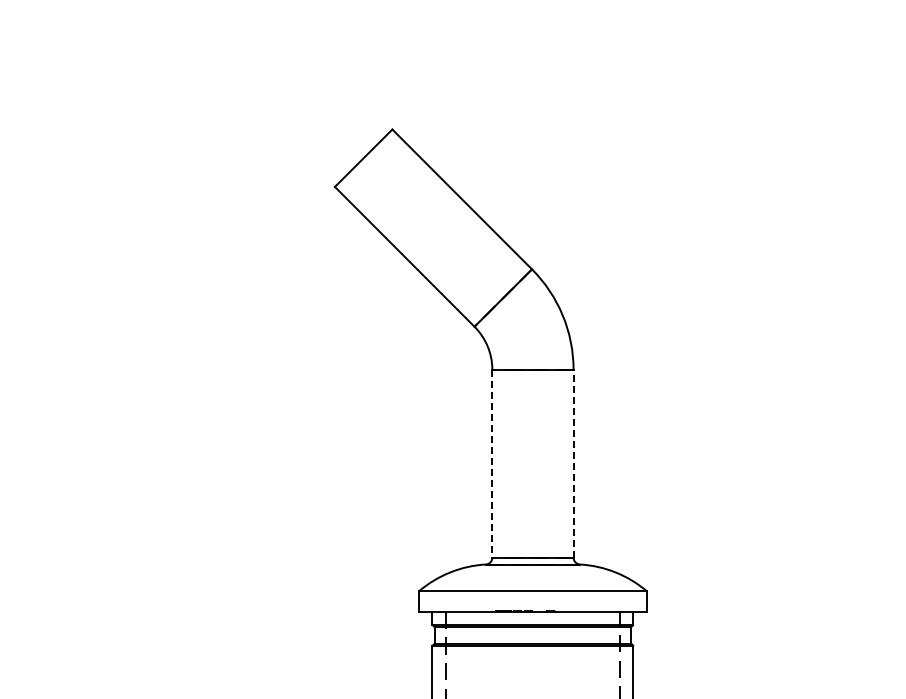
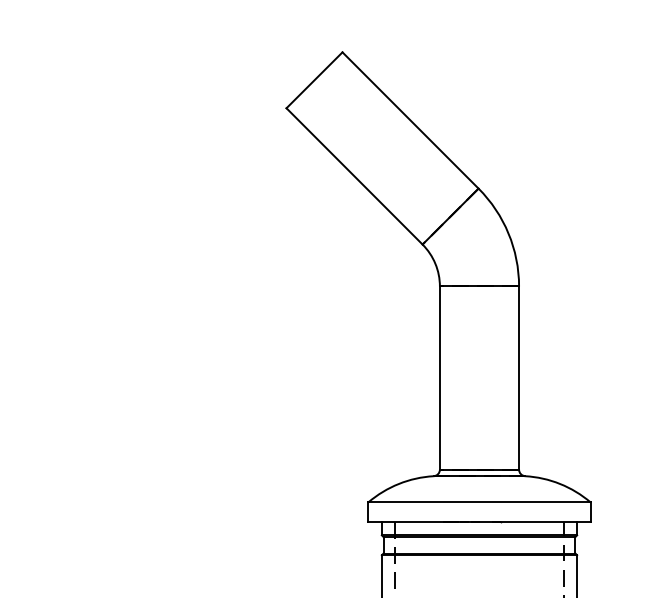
line: (492, 463) -> (440, 377), dashed -> solid
line: (573, 463) -> (518, 377), dashed -> solid

